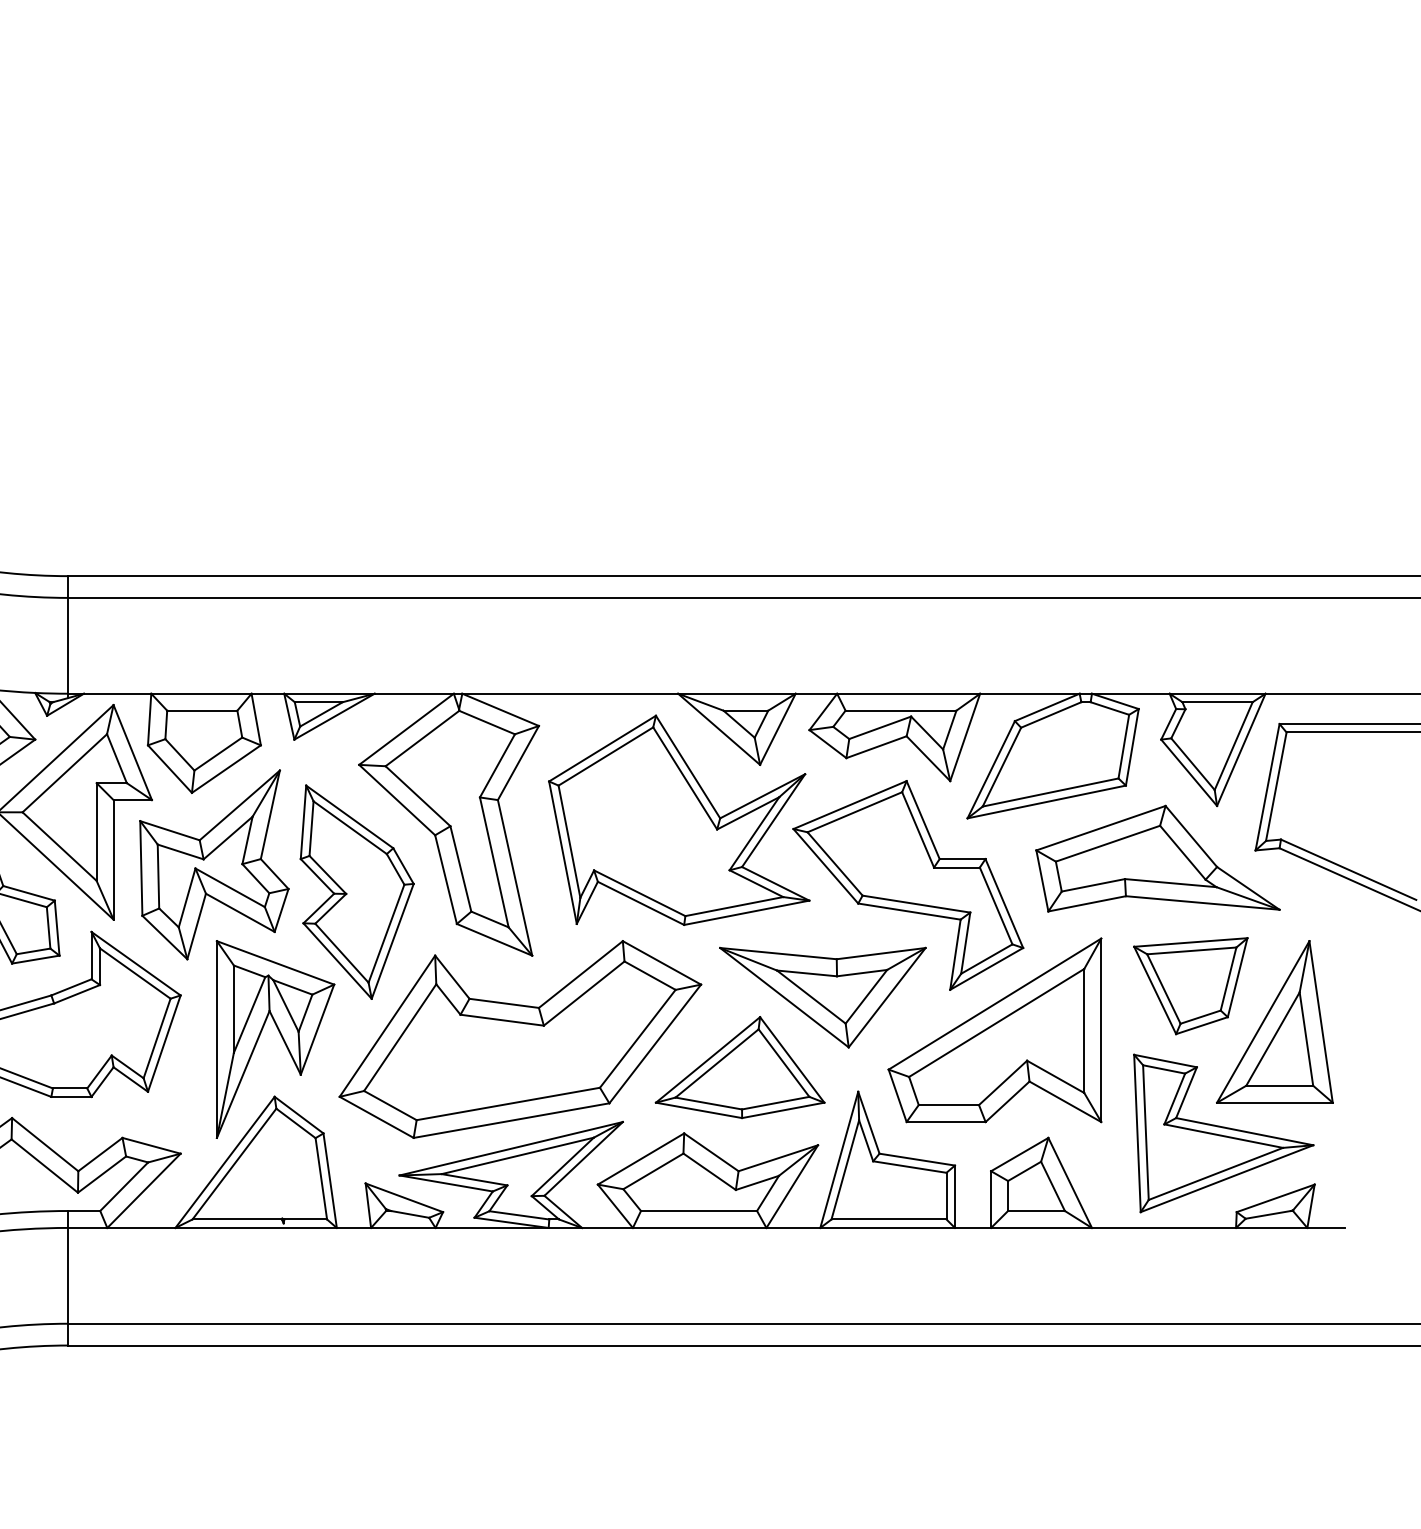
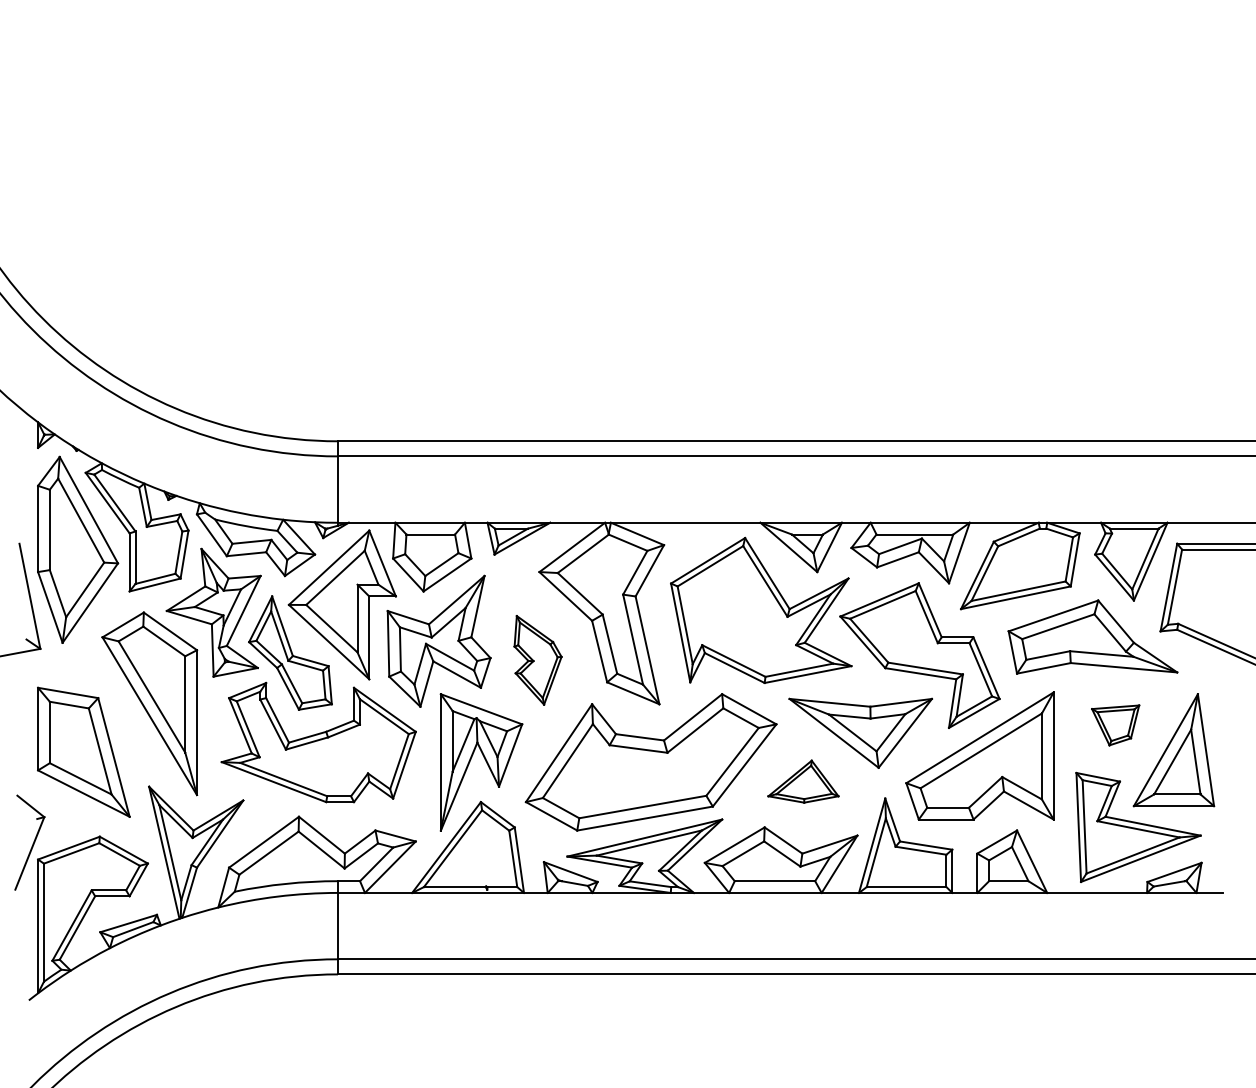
part: (356, 892) -> (537, 660), size x0.6
part: (1190, 986) -> (1115, 725), size x0.6
part: (740, 1067) -> (803, 781), size x0.6

